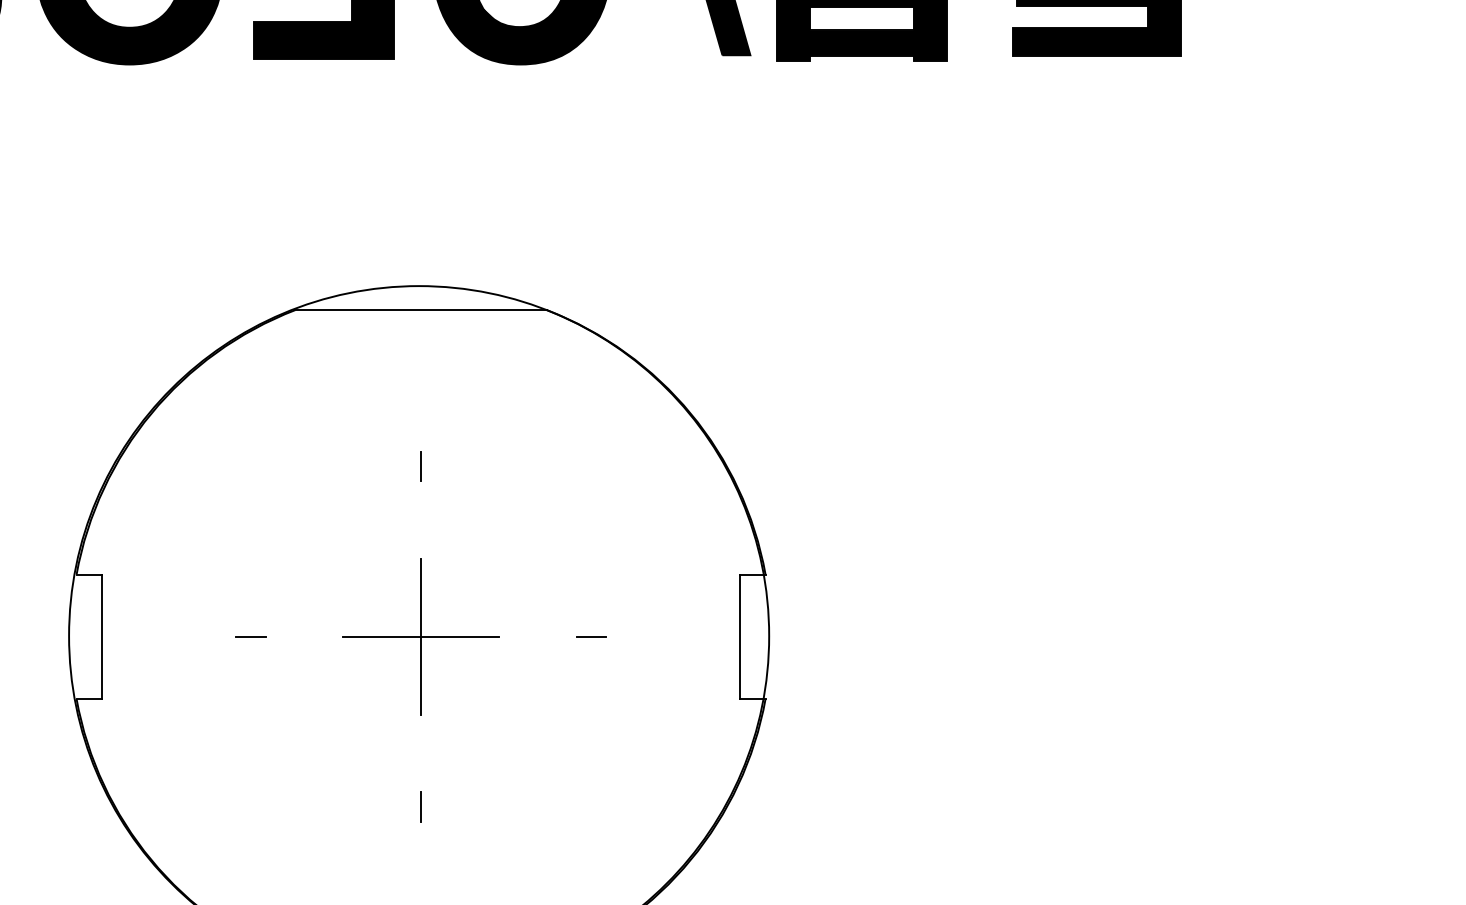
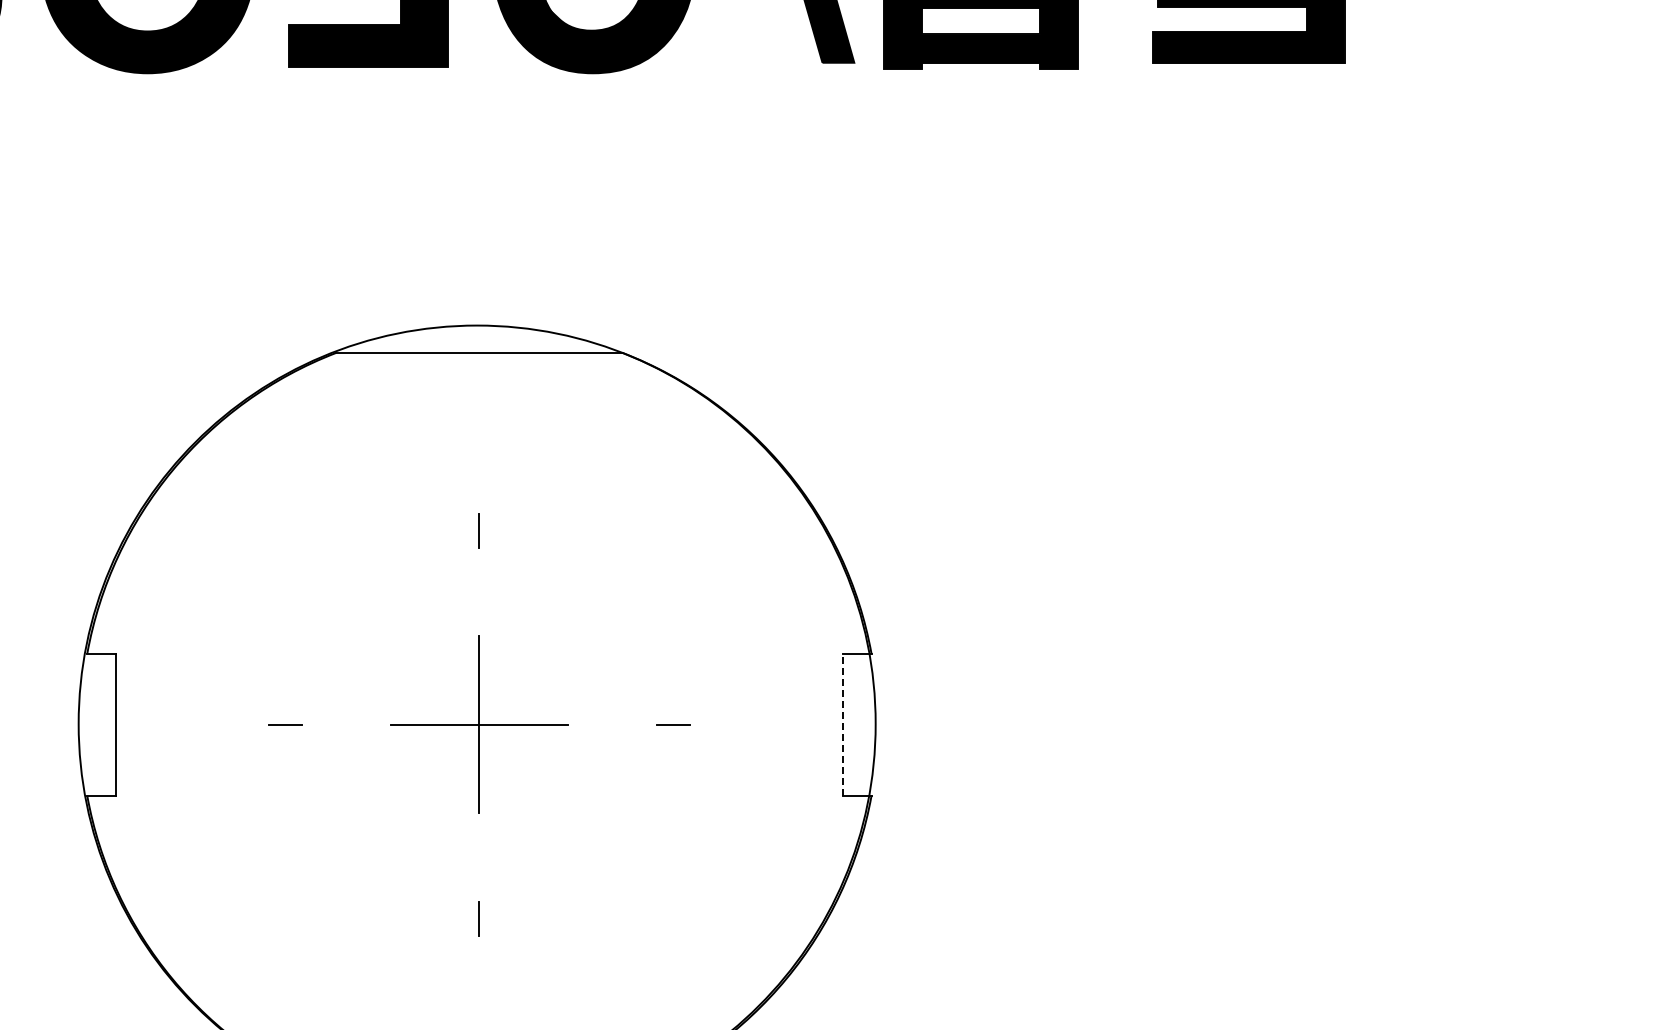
line: (740, 636) -> (842, 724), solid -> dashed

